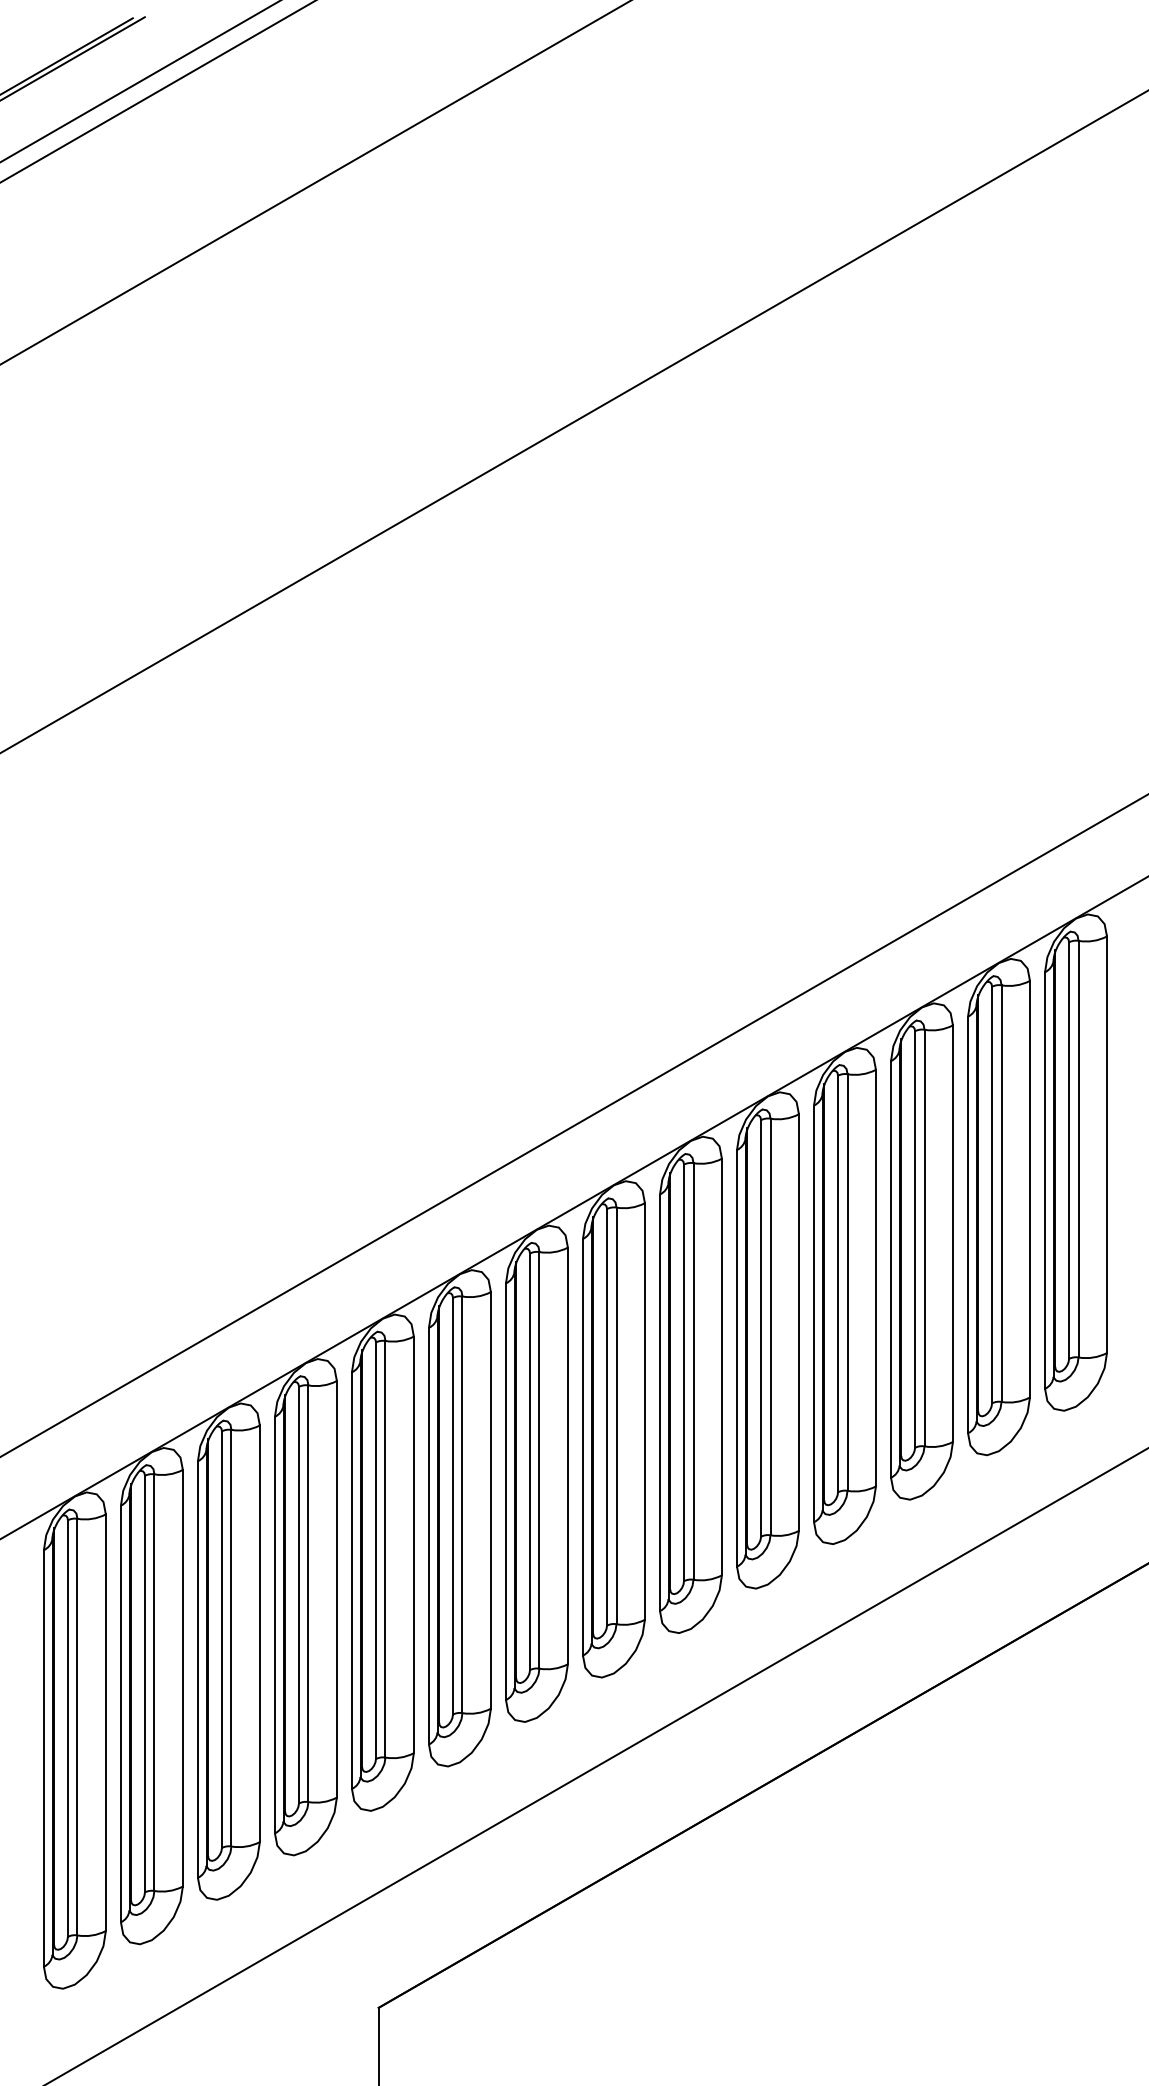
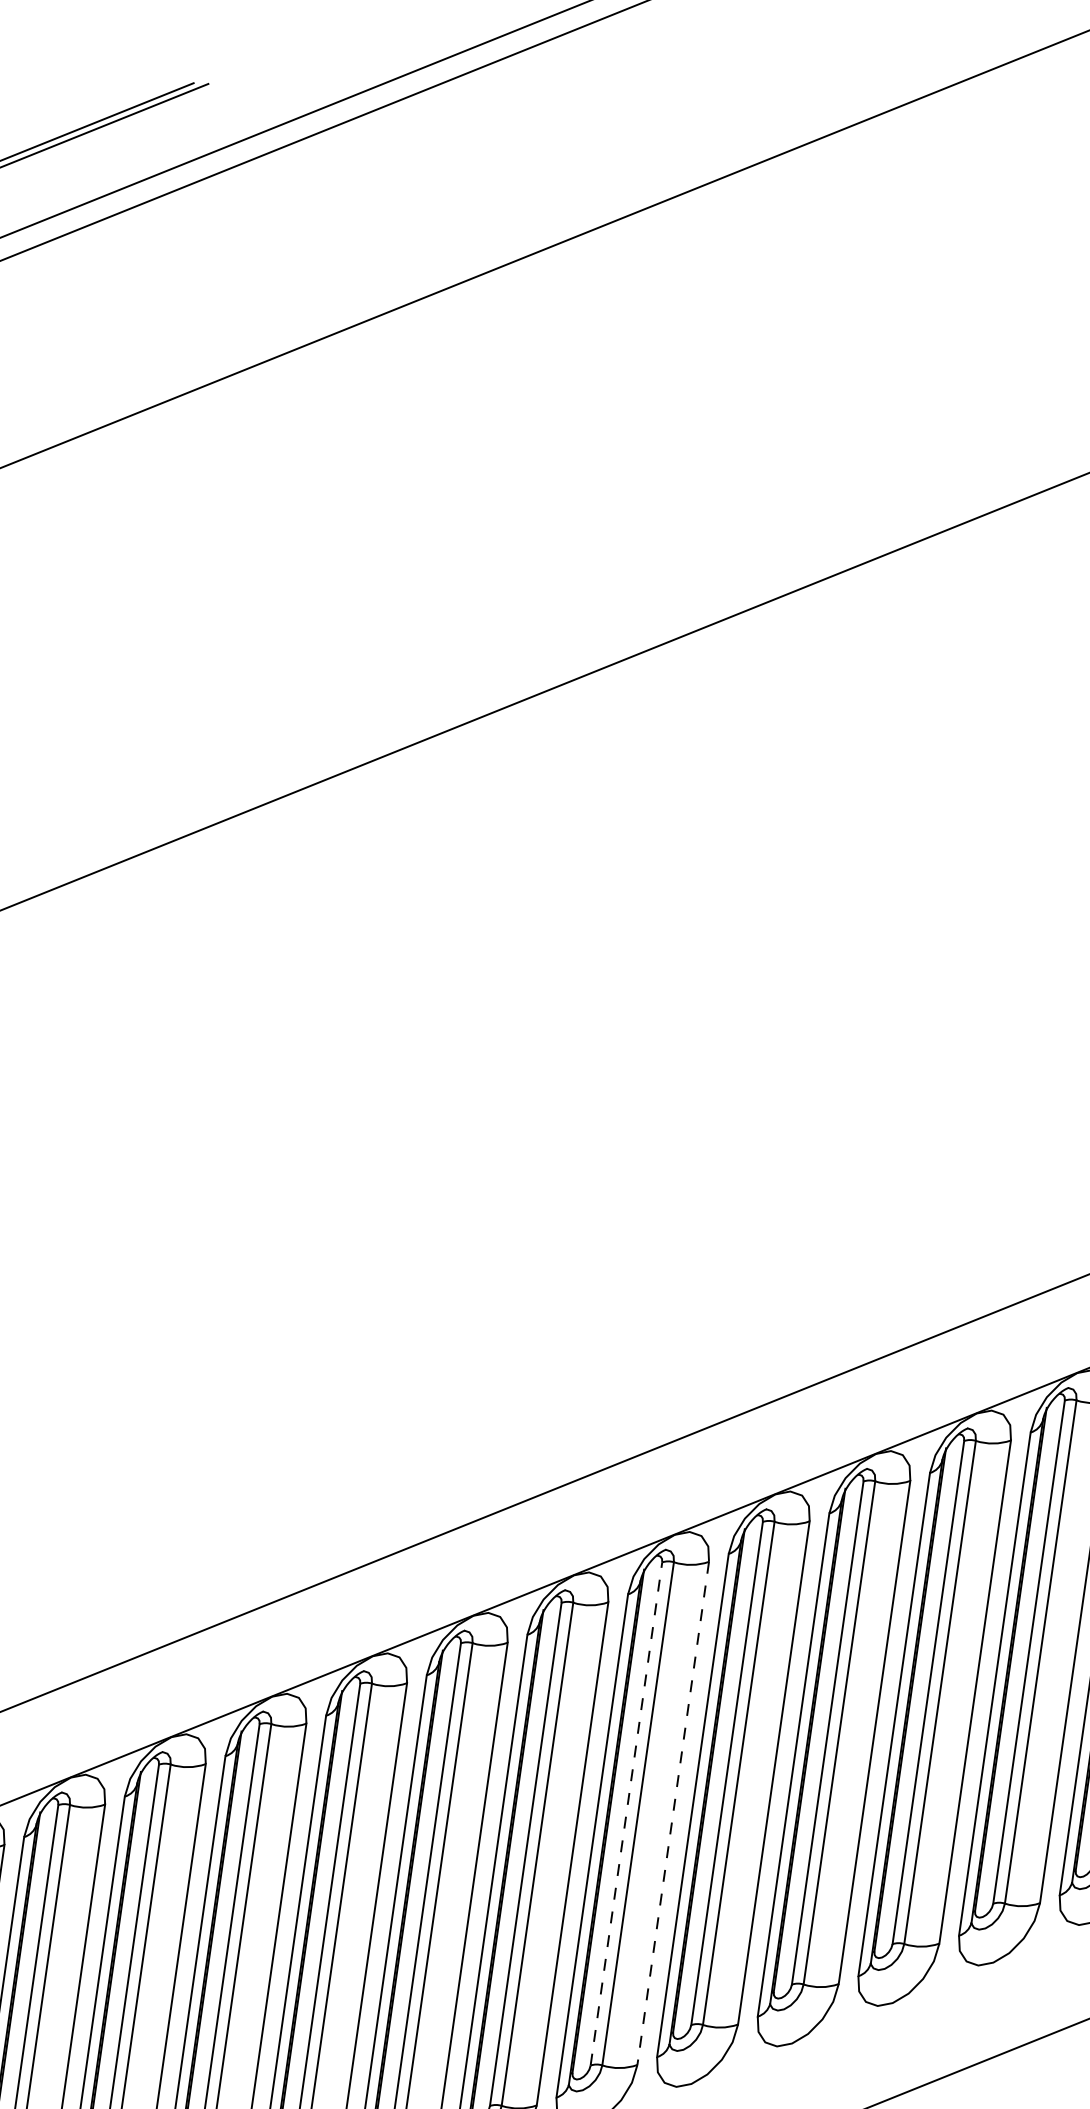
line: (721, 1367) -> (672, 1813), solid -> dashed
line: (684, 1372) -> (627, 1813), solid -> dashed

